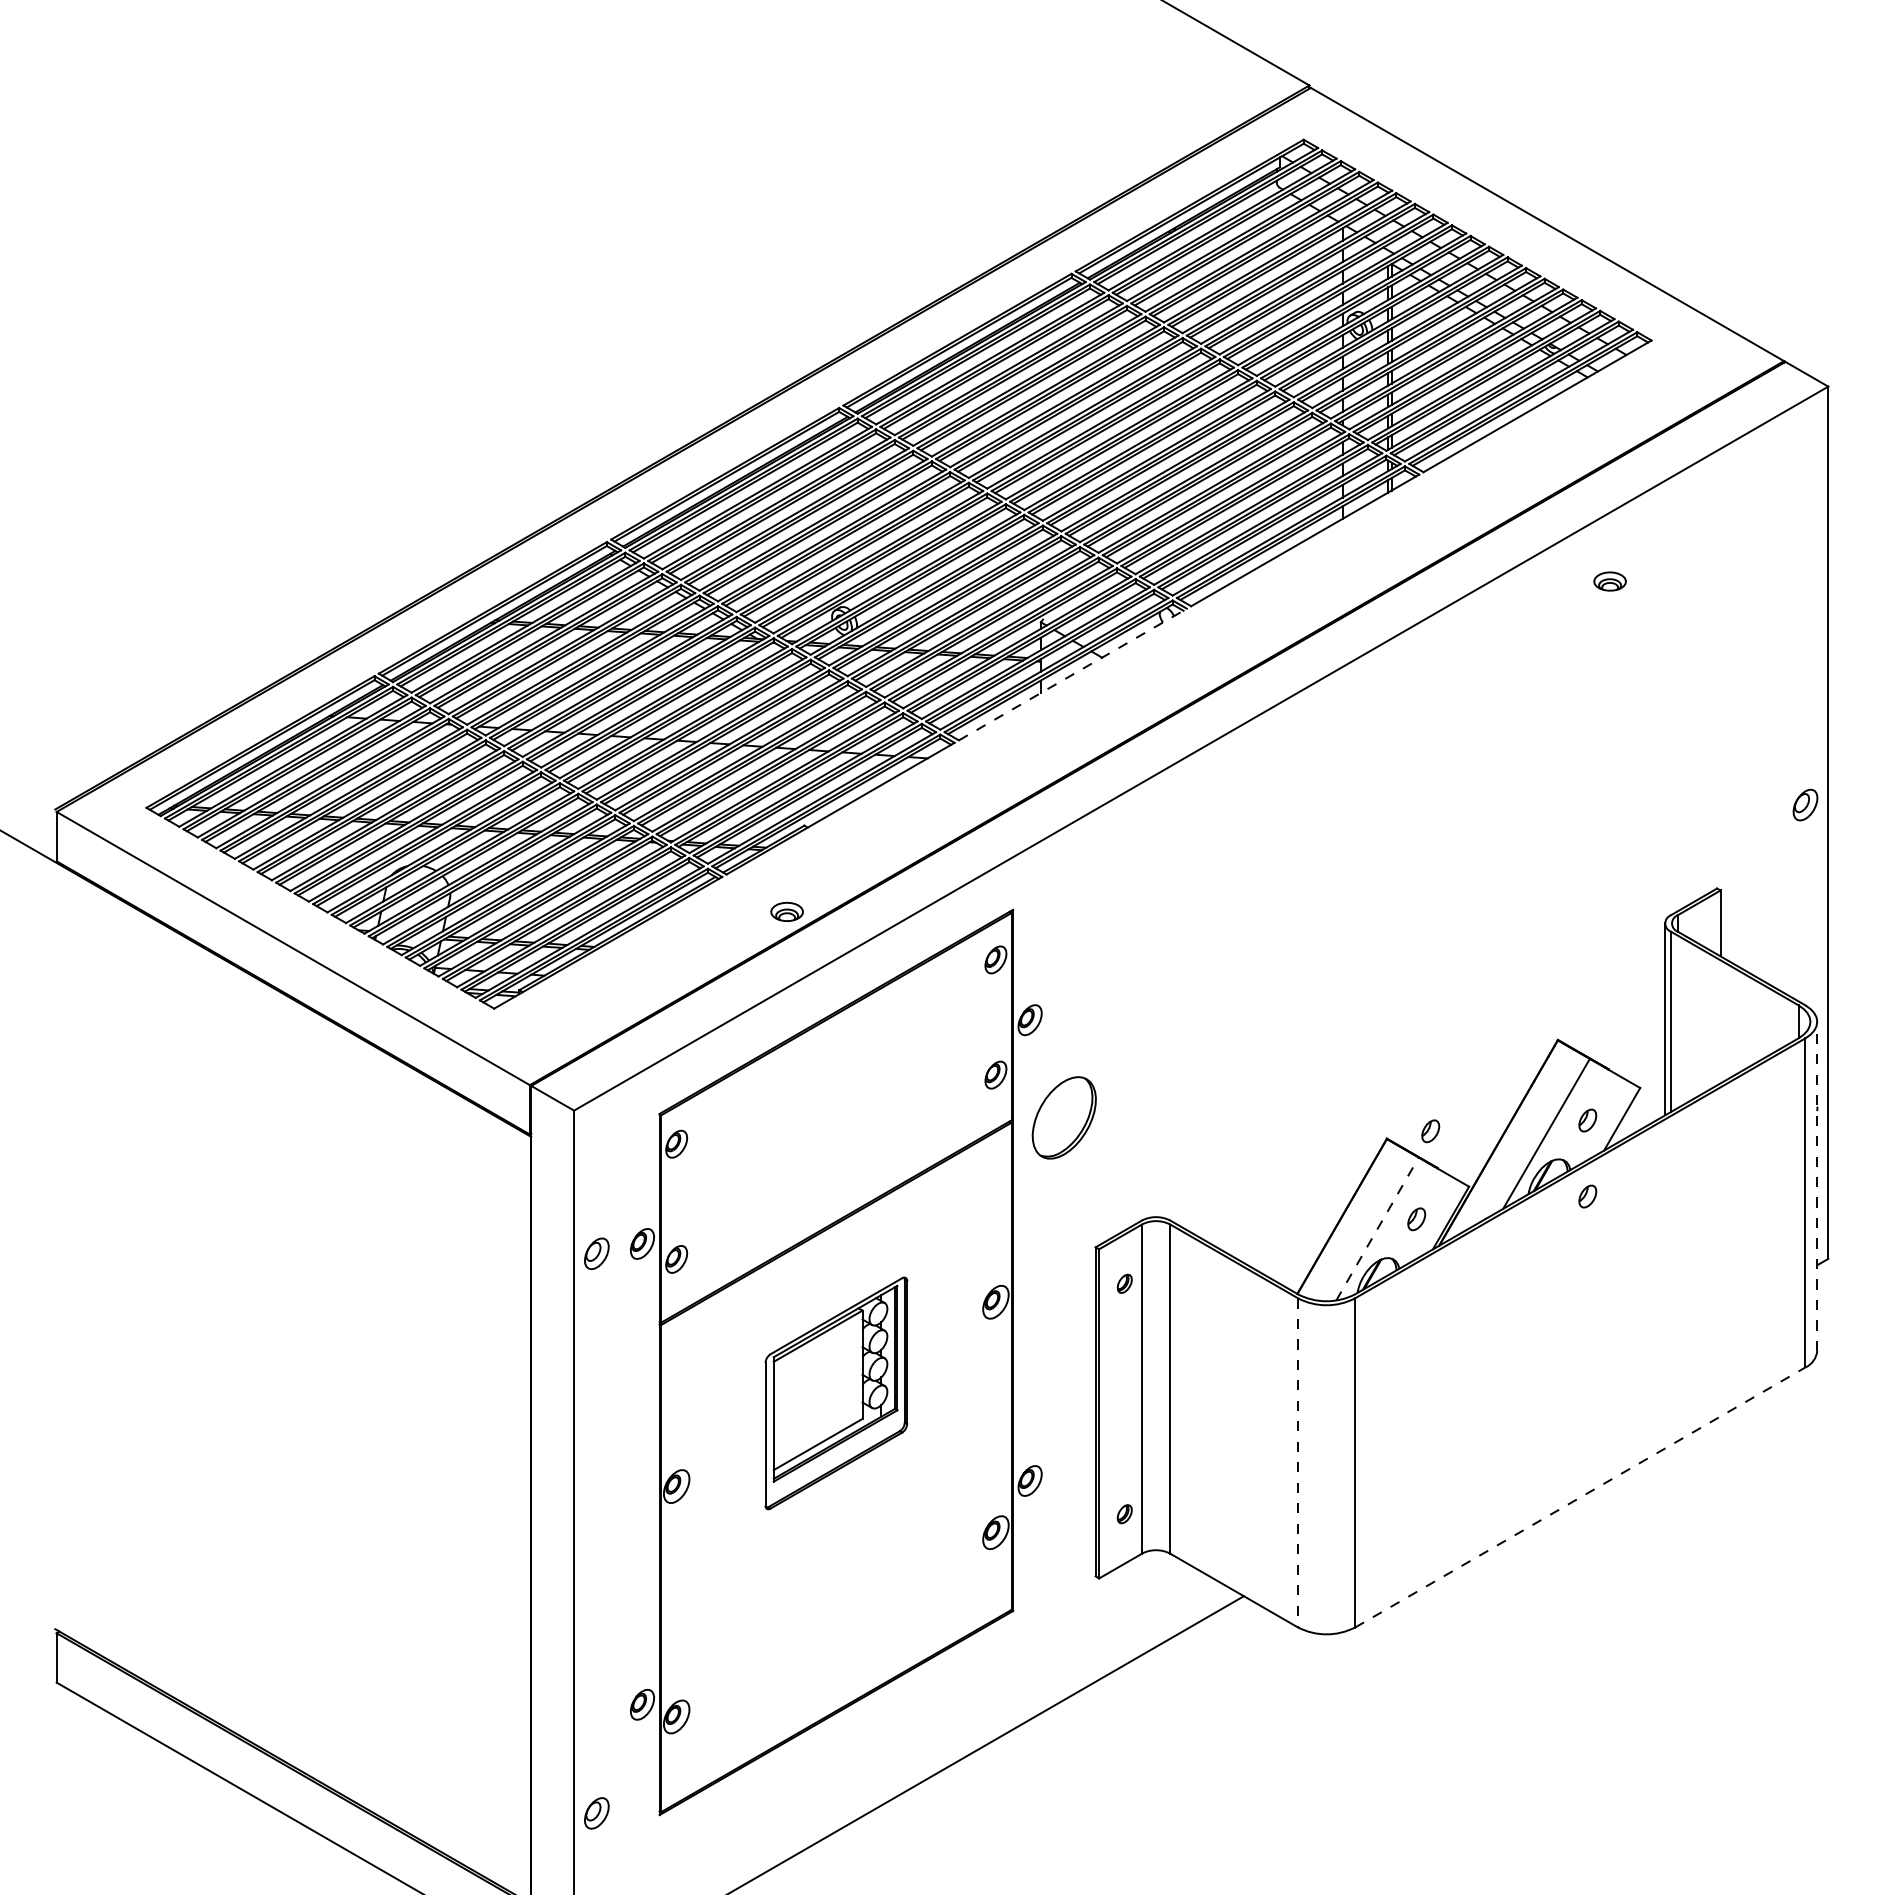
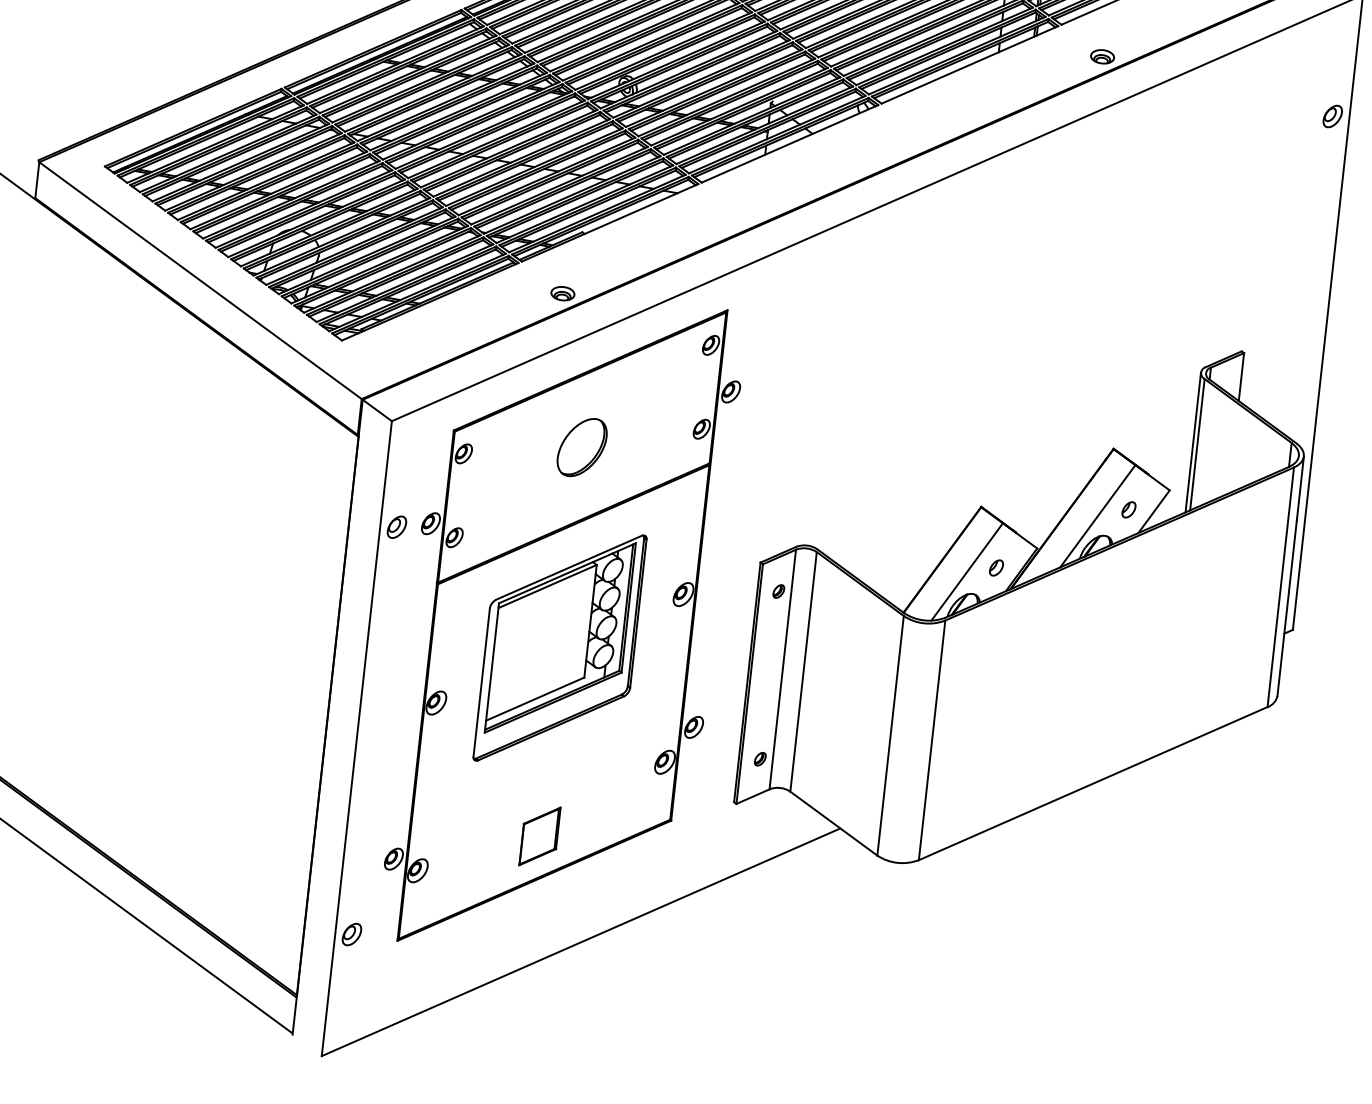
part: (1609, 581) -> (1102, 56), moved
line: (1072, 674) -> (789, 143), dashed -> solid
part: (1805, 804) -> (1332, 116), moved
part: (1063, 1117) -> (581, 447), moved
part: (1430, 1131) -> (1013, 505), removed
line: (1817, 1186) -> (1290, 576), dashed -> solid
part: (1587, 1196) -> (1122, 565), removed
line: (1377, 1228) -> (967, 571), dashed -> solid
part: (836, 1393) -> (560, 648), size x1.43
line: (1298, 1462) -> (890, 735), dashed -> solid
line: (1580, 1497) -> (1093, 783), dashed -> solid
part: (837, 1651) -> (540, 836), added

